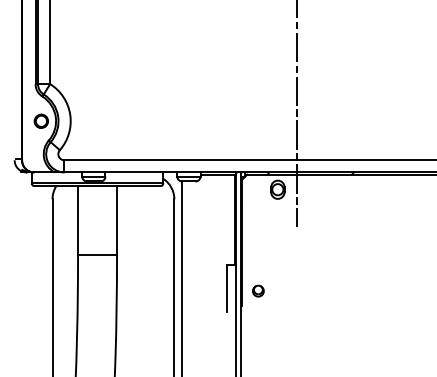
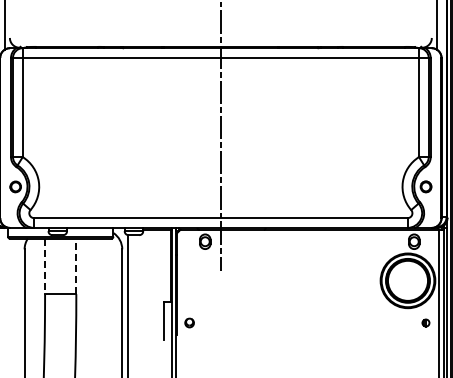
line: (78, 220) -> (45, 266), solid -> dashed
line: (117, 220) -> (76, 266), solid -> dashed

